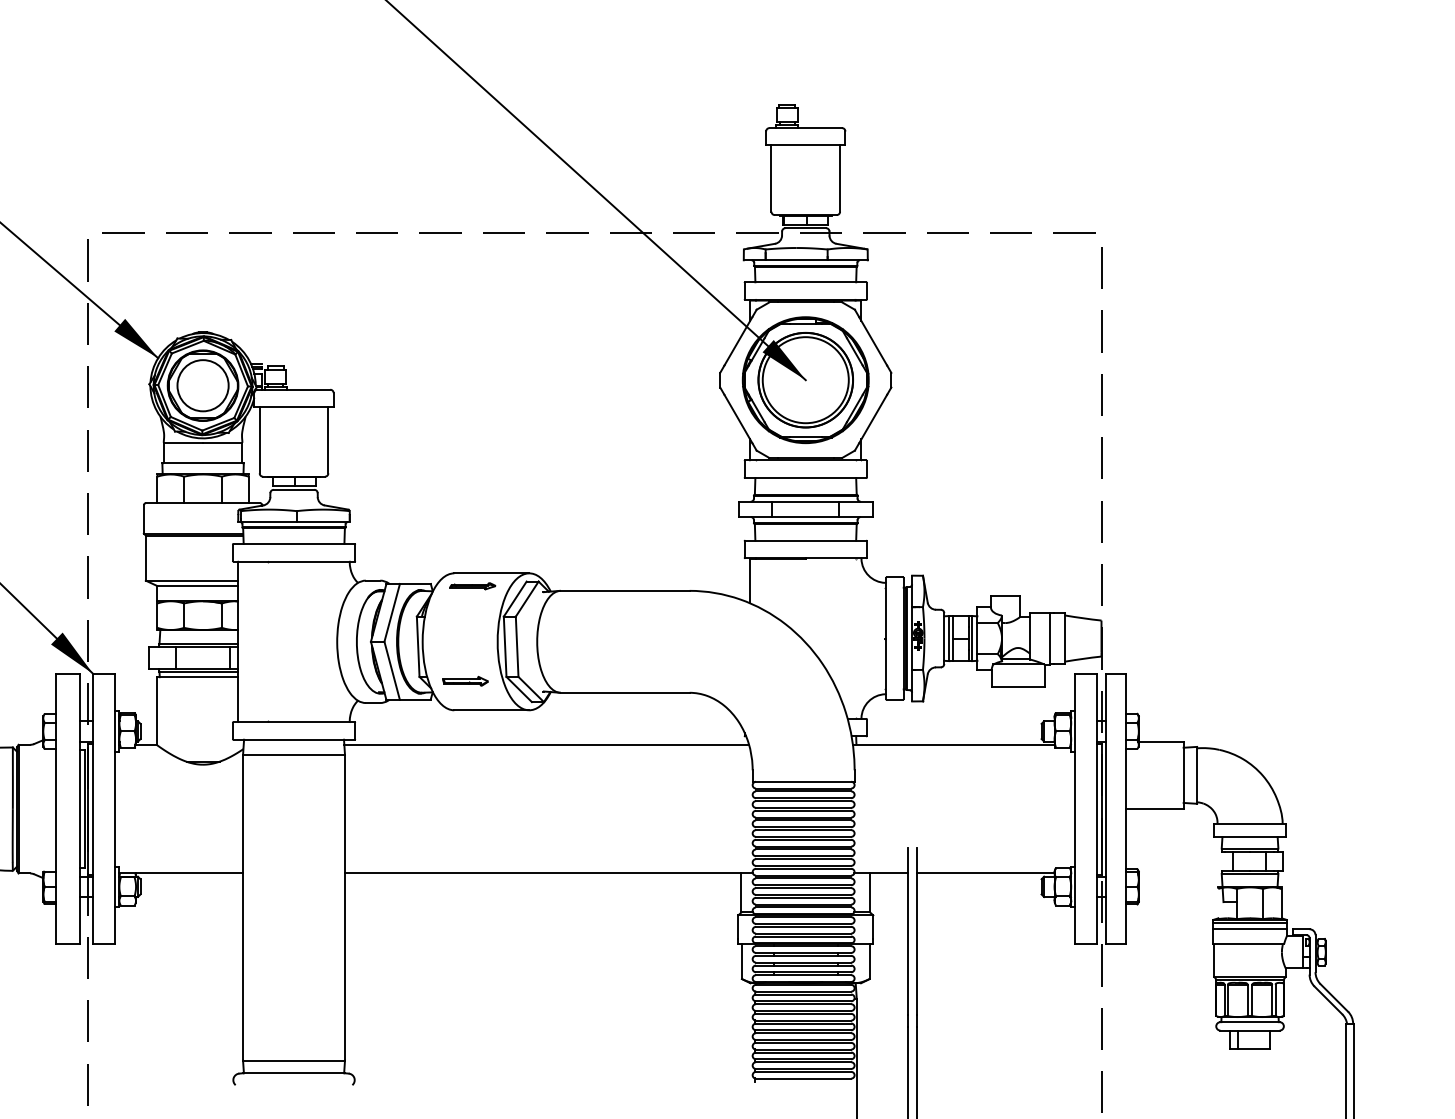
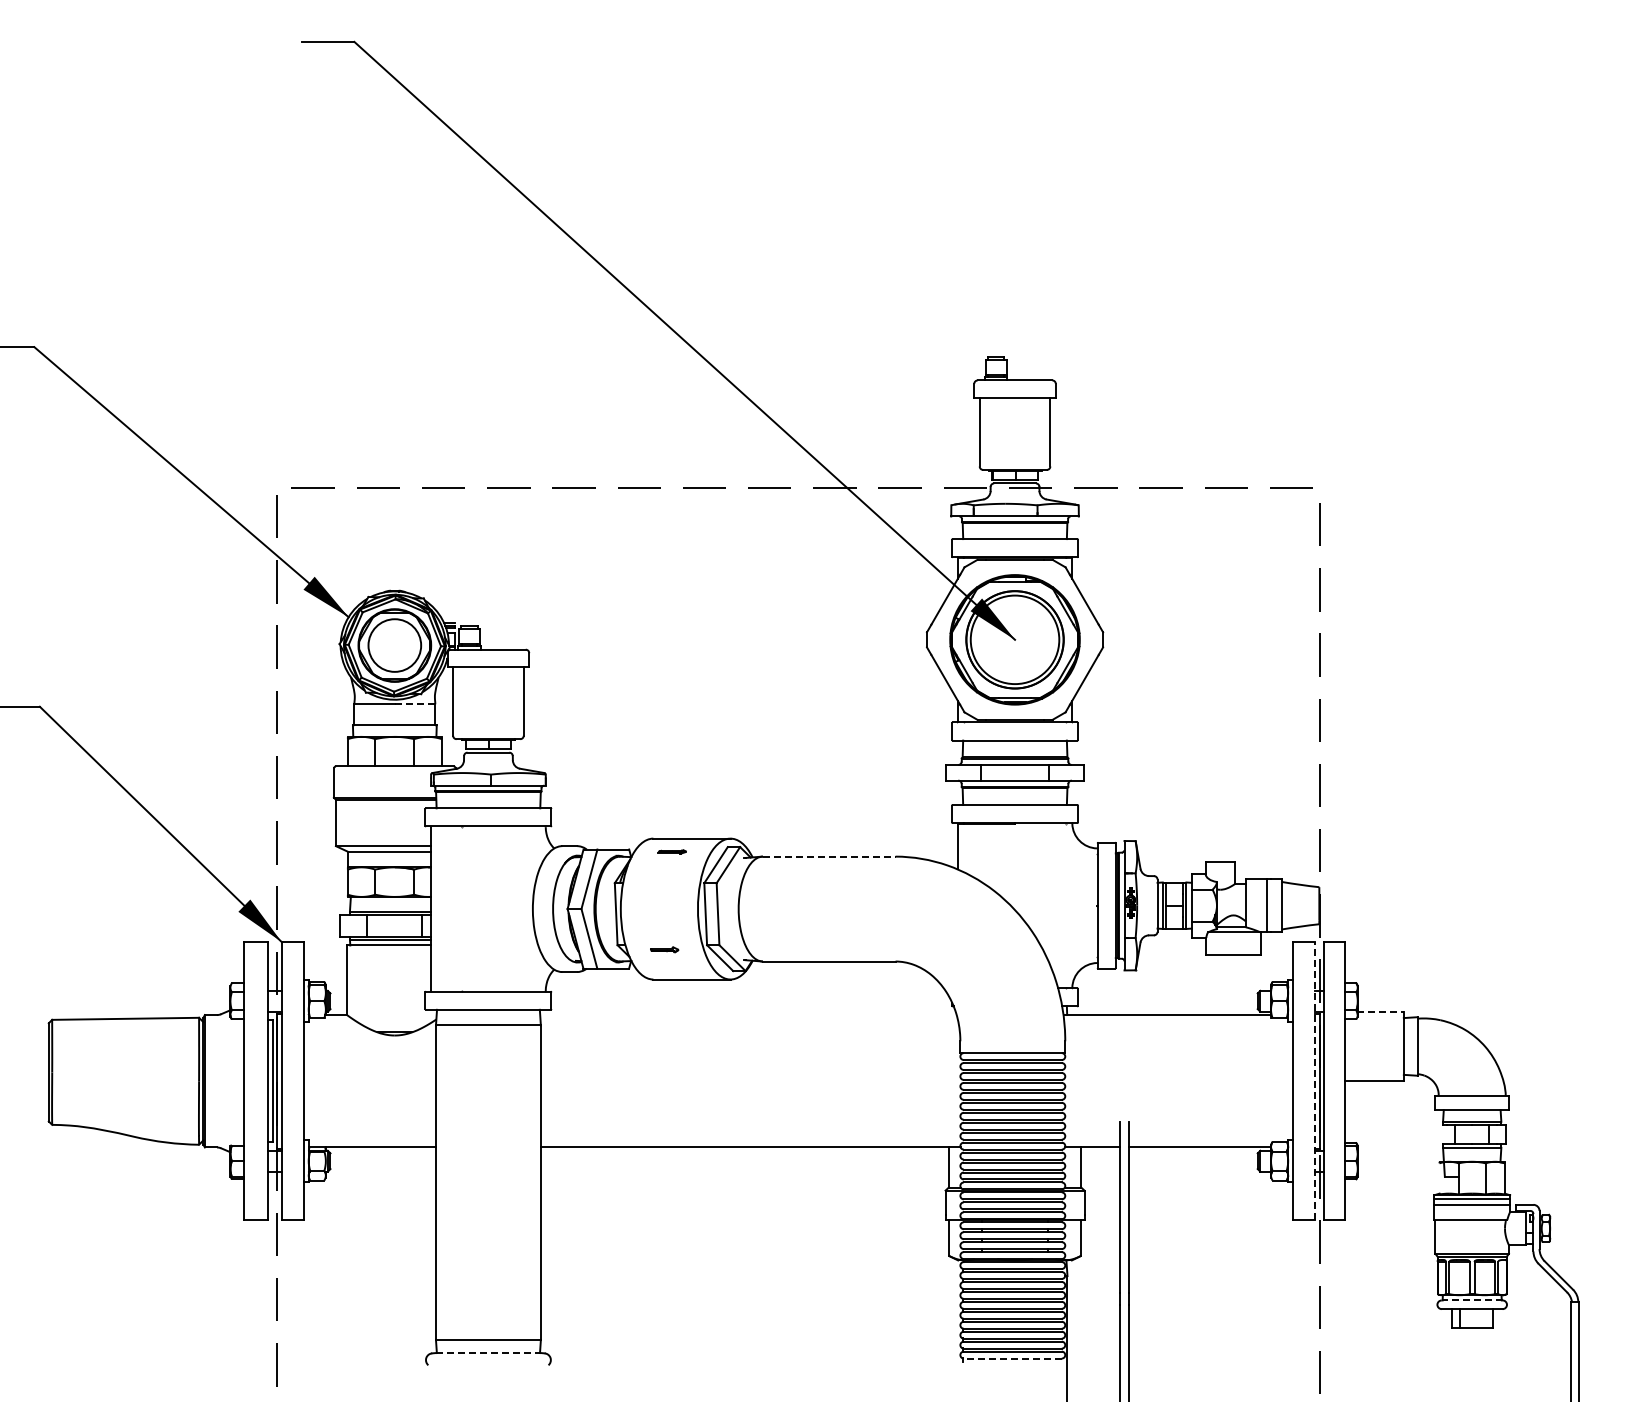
line: (223, 443) -> (415, 704), solid -> dashed
part: (472, 585) -> (672, 851), size x0.6
line: (625, 590) -> (829, 856), solid -> dashed
part: (465, 681) -> (664, 949), size x0.6
line: (1161, 741) -> (1381, 1011), solid -> dashed
line: (546, 745) -> (748, 1015), removed
line: (1097, 808) -> (1315, 1080), solid -> dashed
line: (1249, 1022) -> (1471, 1300), solid -> dashed
line: (294, 1073) -> (488, 1353), solid -> dashed
line: (803, 1078) -> (1012, 1358), solid -> dashed

